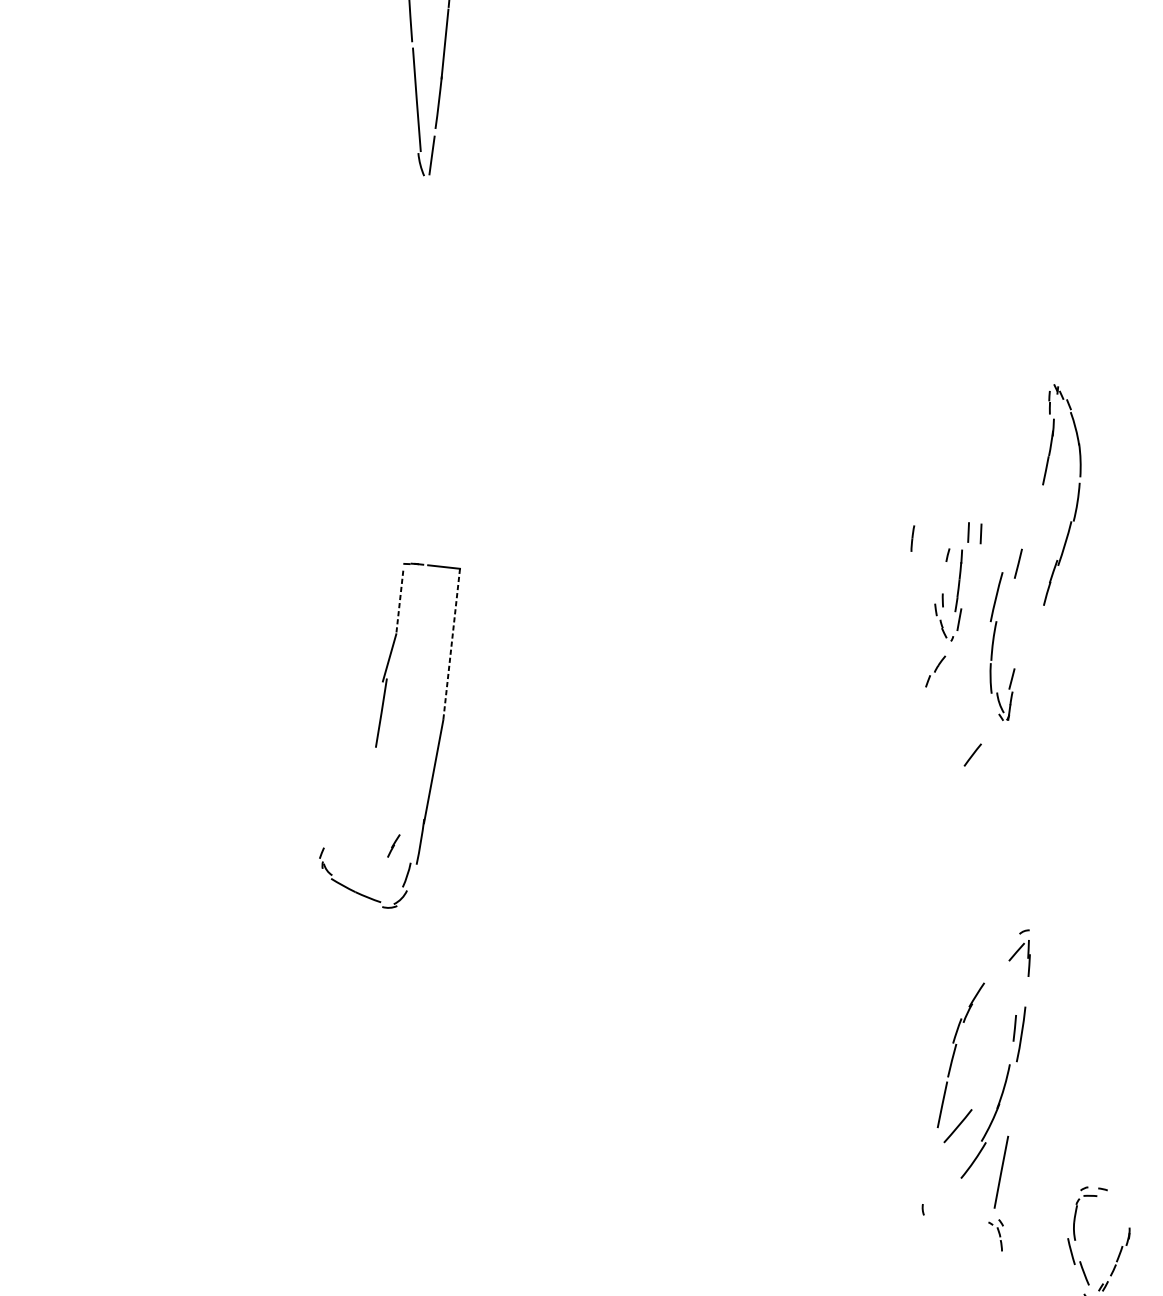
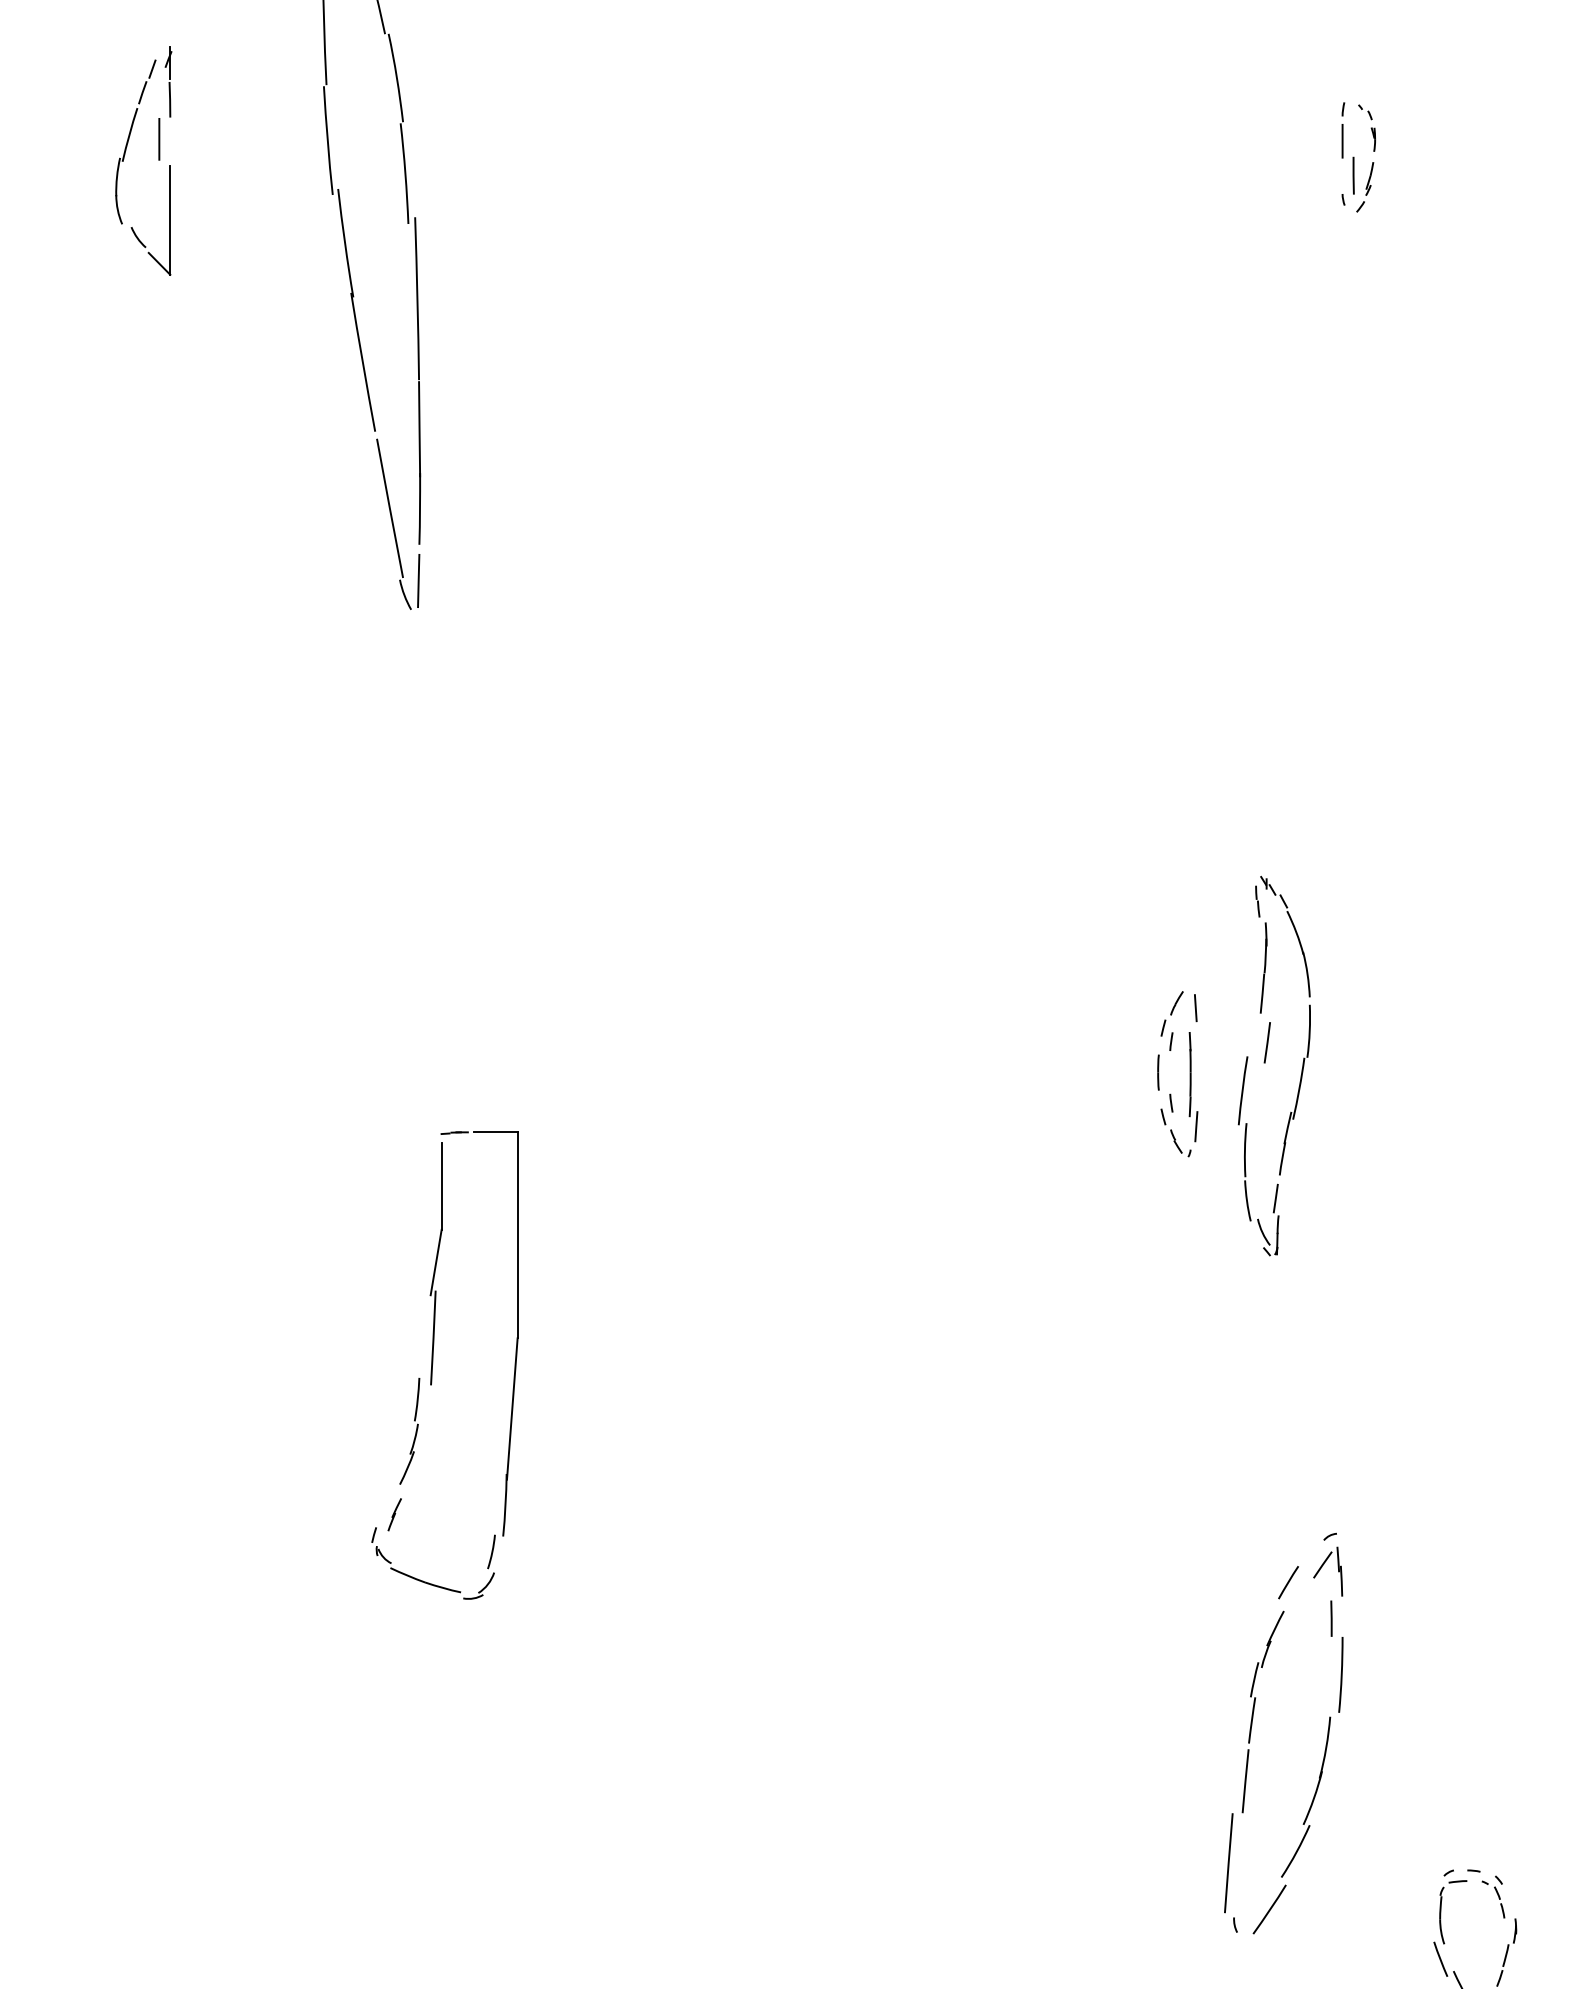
part: (1043, 485) -> (1261, 1013), moved
line: (980, 534) -> (1212, 1008), removed
line: (912, 538) -> (1158, 1072), moved
line: (399, 603) -> (441, 1187), dashed -> solid
line: (451, 644) -> (517, 1235), dashed -> solid
part: (935, 671) -> (1171, 1013), moved
line: (972, 754) -> (1288, 1582), moved
part: (356, 779) -> (409, 1431), added
part: (393, 845) -> (394, 1514), moved
line: (1014, 1028) -> (1331, 1618), moved
line: (957, 1126) -> (1269, 1909), moved
line: (1001, 1172) -> (1228, 1863), moved
part: (995, 1234) -> (1493, 1896), moved

